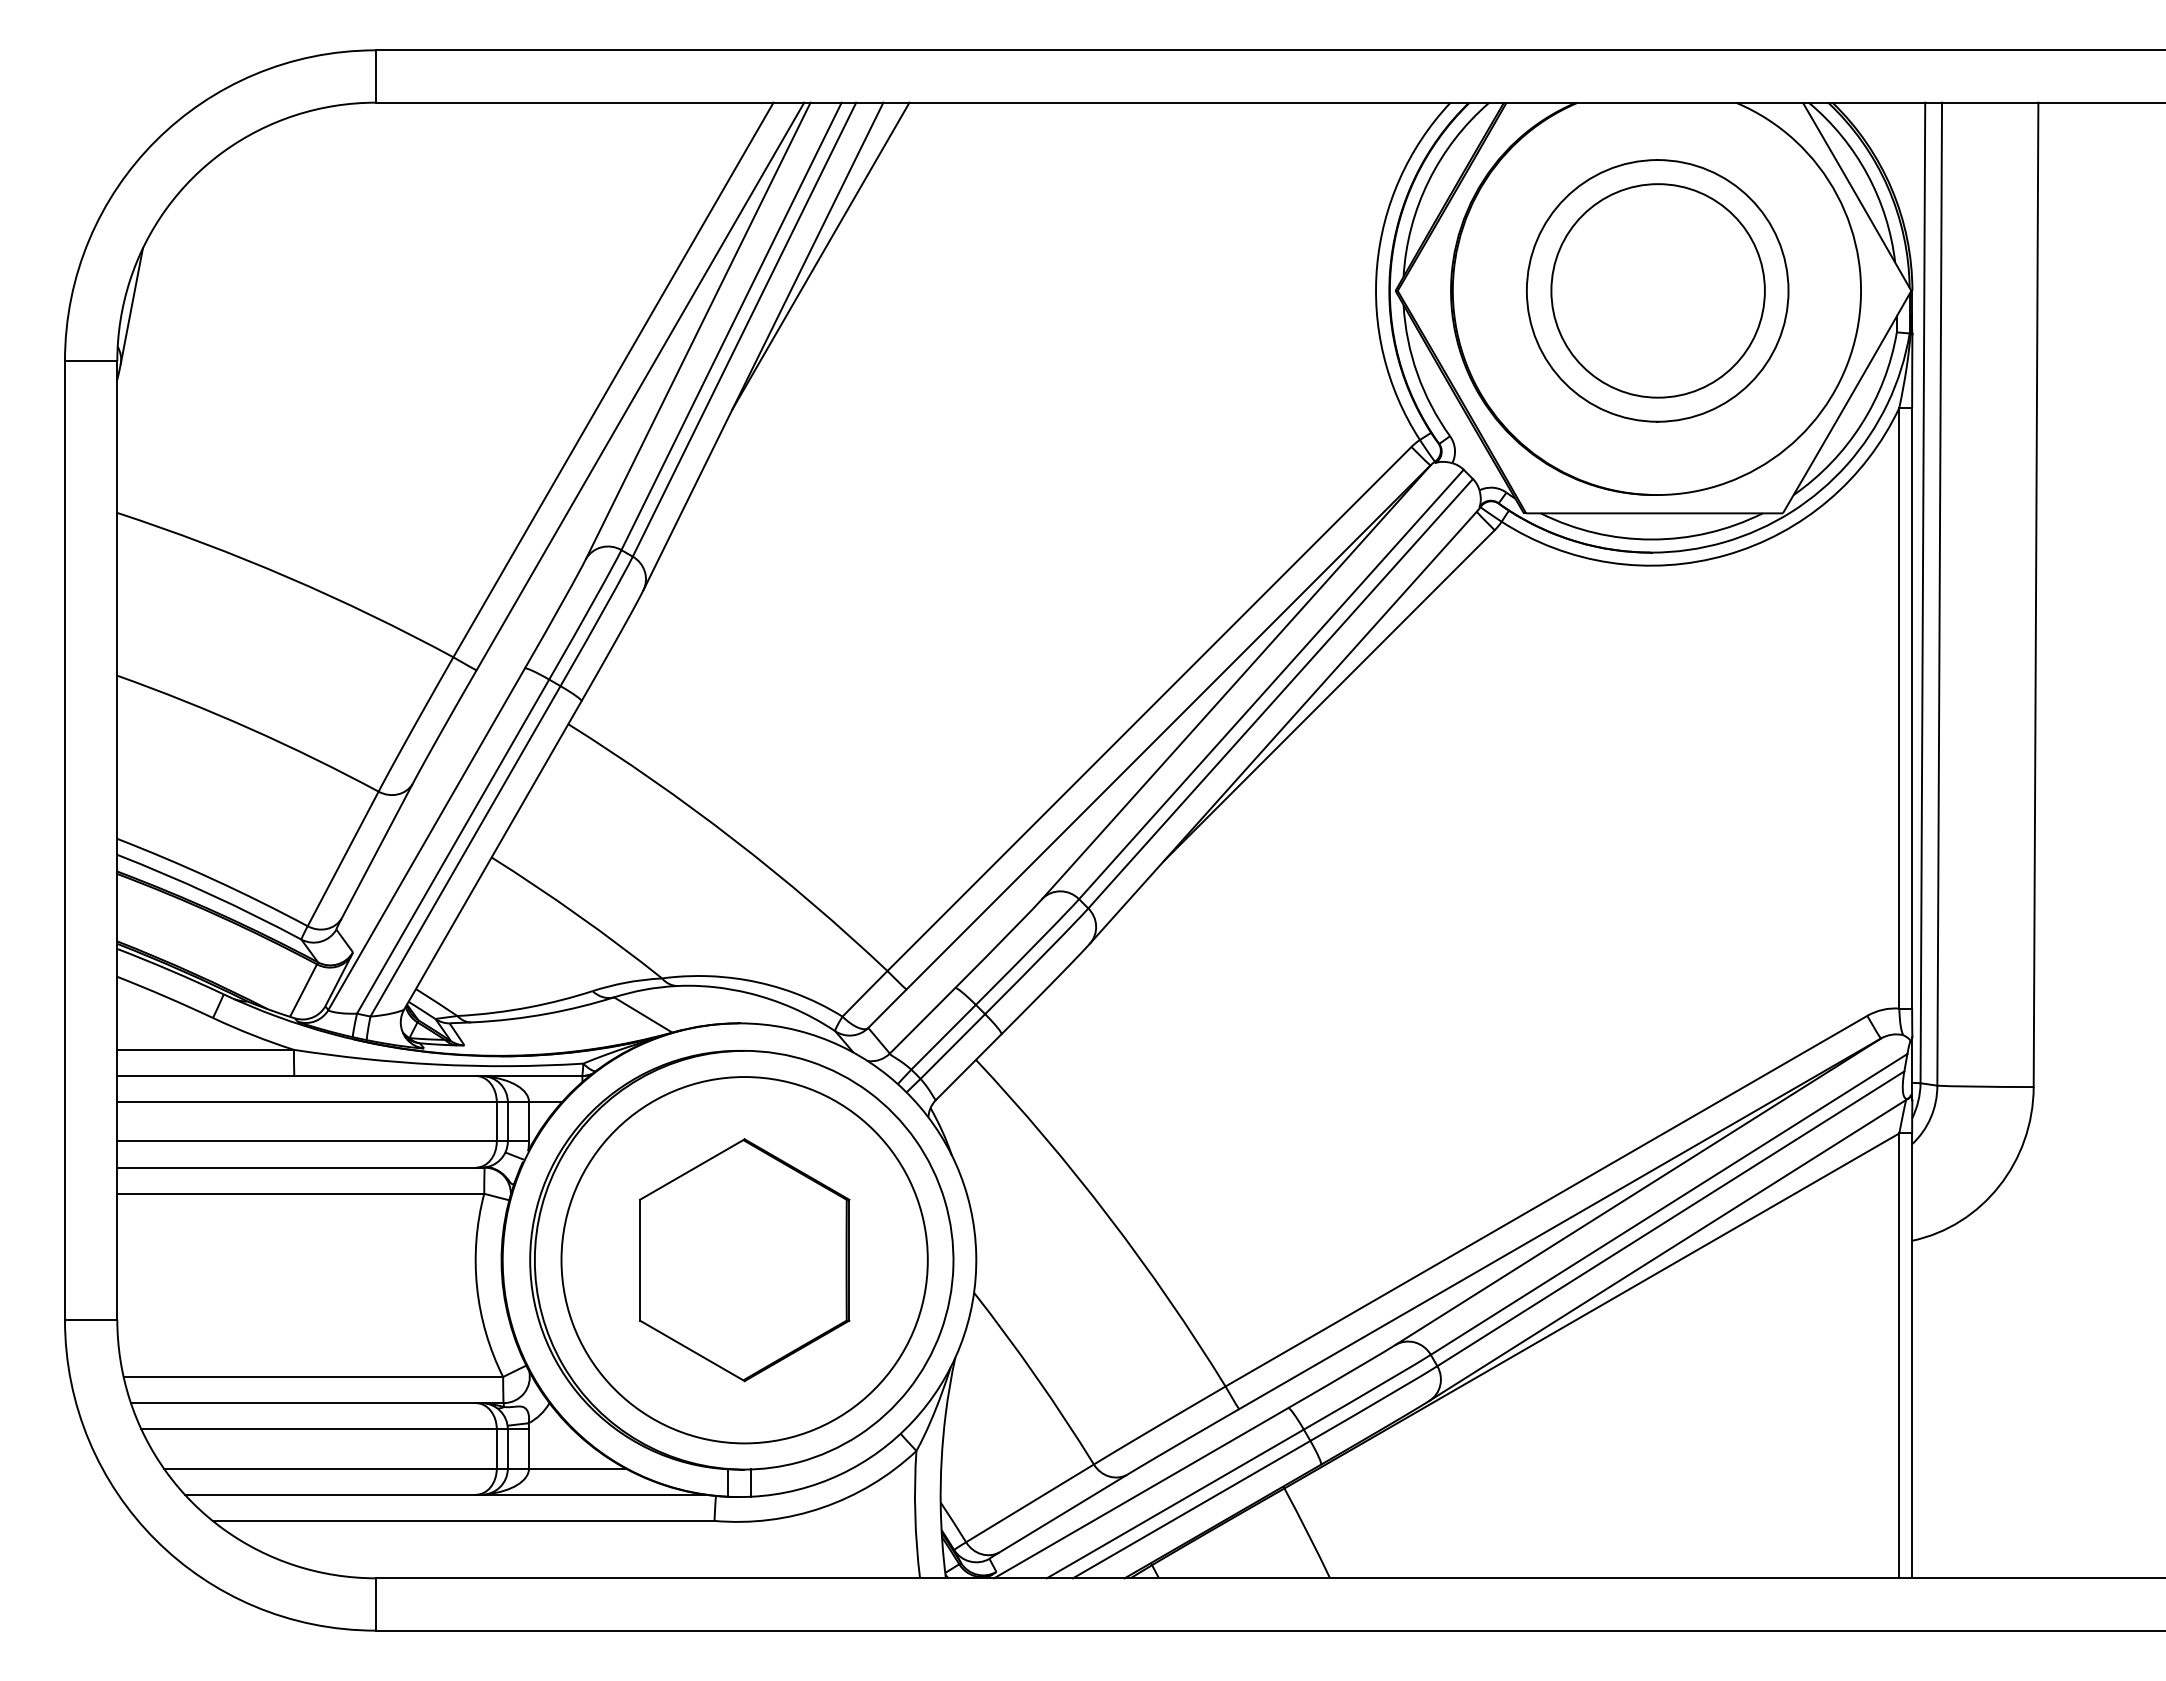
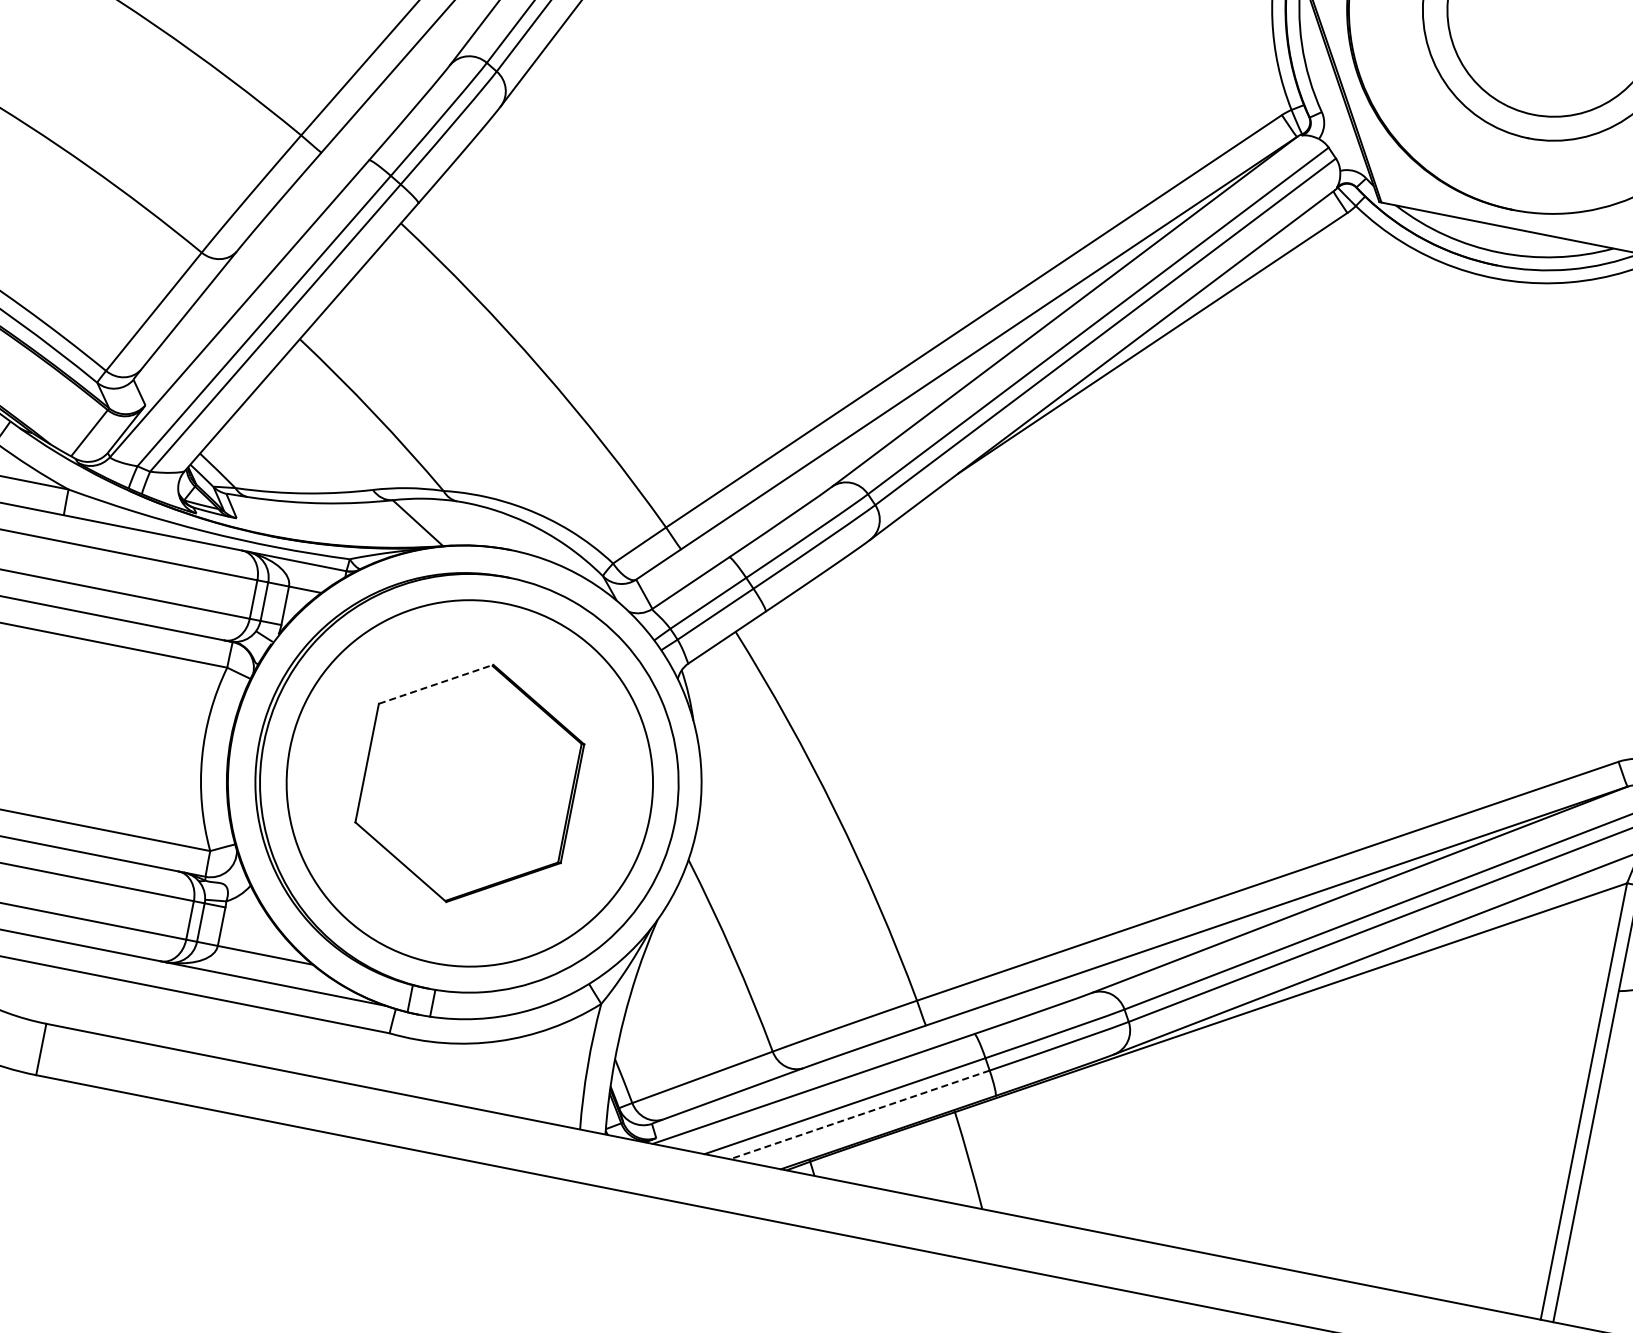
line: (692, 1169) -> (436, 684), solid -> dashed
line: (1191, 1509) -> (859, 1114), solid -> dashed

